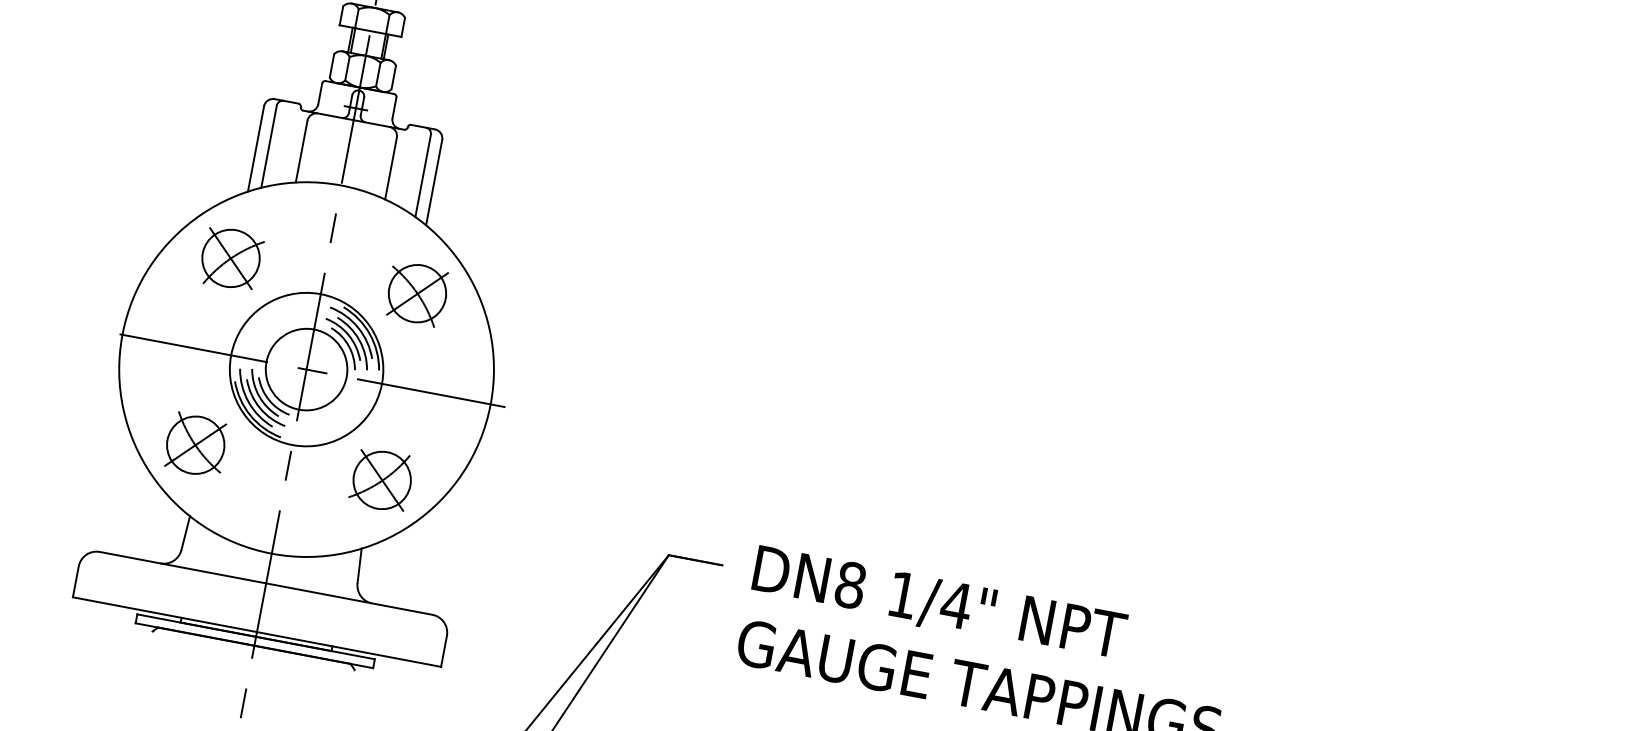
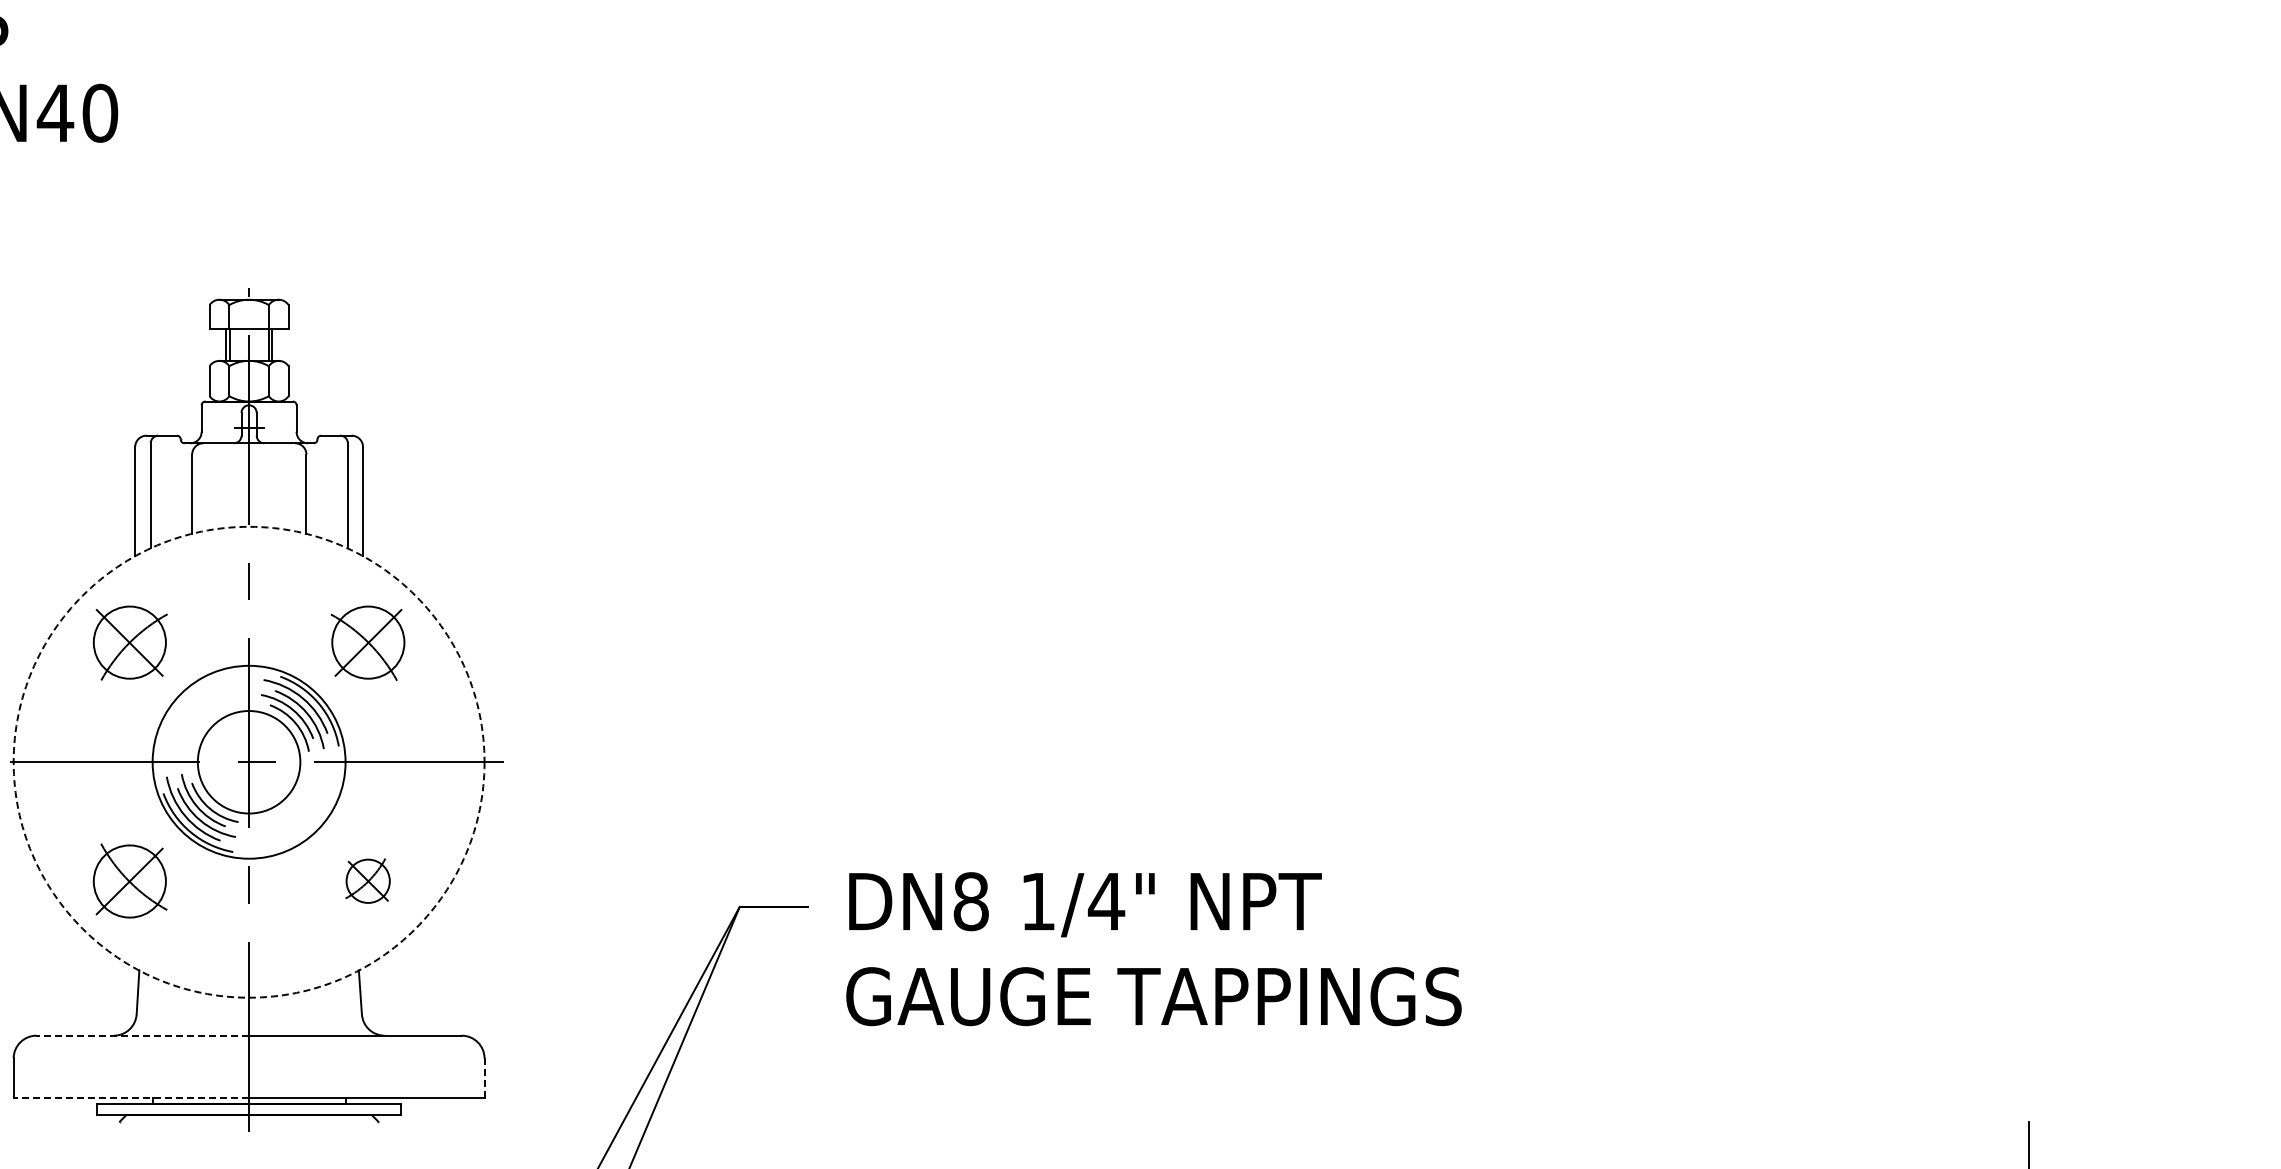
circle: (306, 368) -> (248, 761), solid -> dashed
part: (381, 479) -> (367, 880), size x0.6
line: (182, 567) -> (142, 1035), solid -> dashed
line: (165, 614) -> (131, 1097), solid -> dashed
line: (443, 651) -> (484, 1078), solid -> dashed

